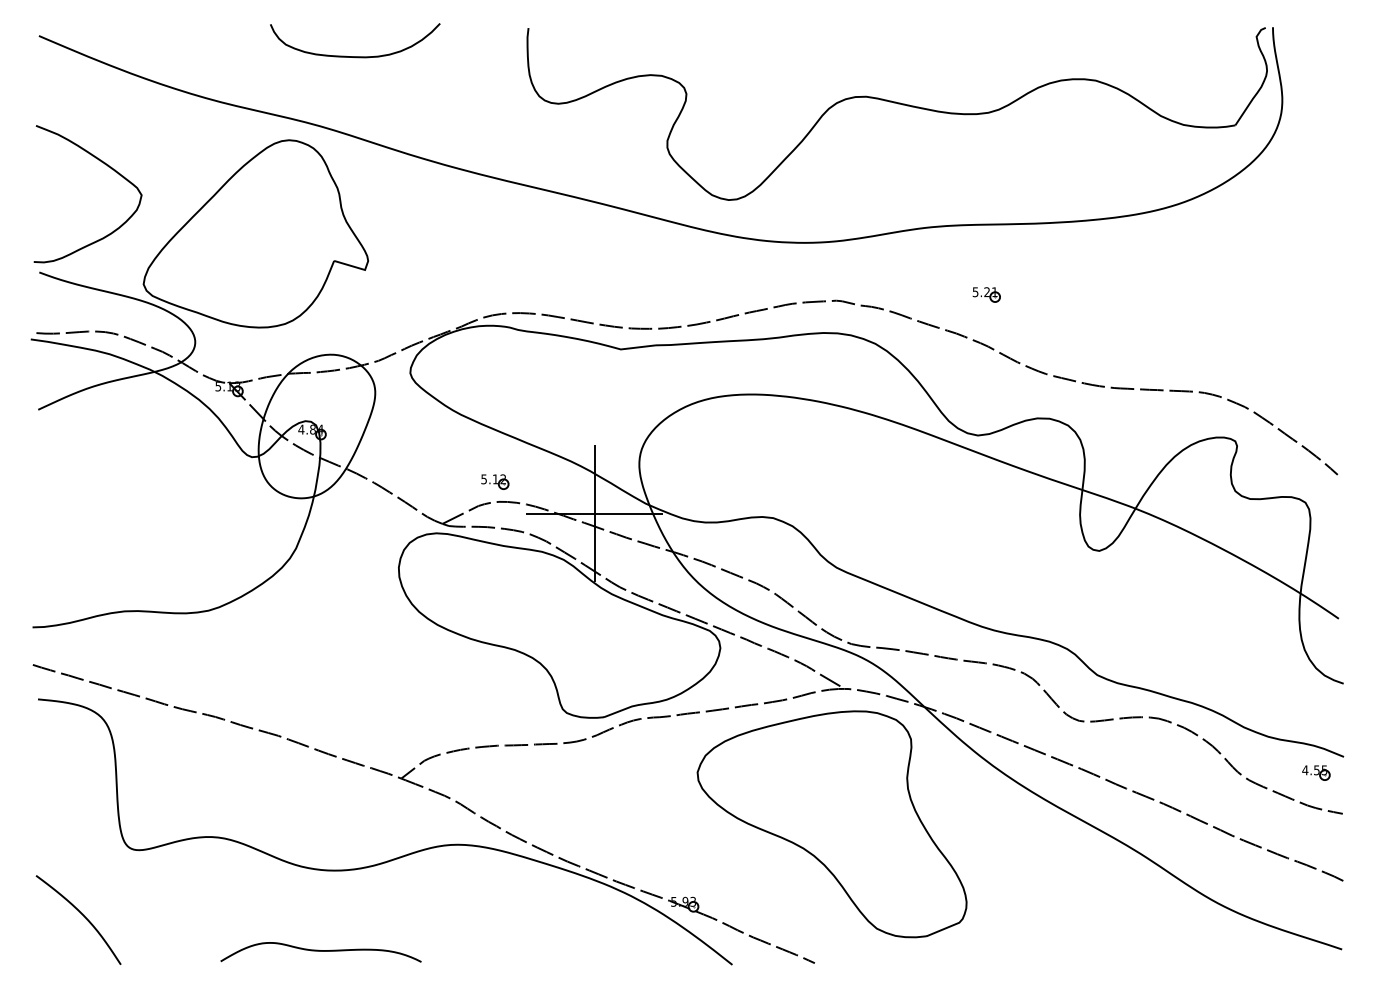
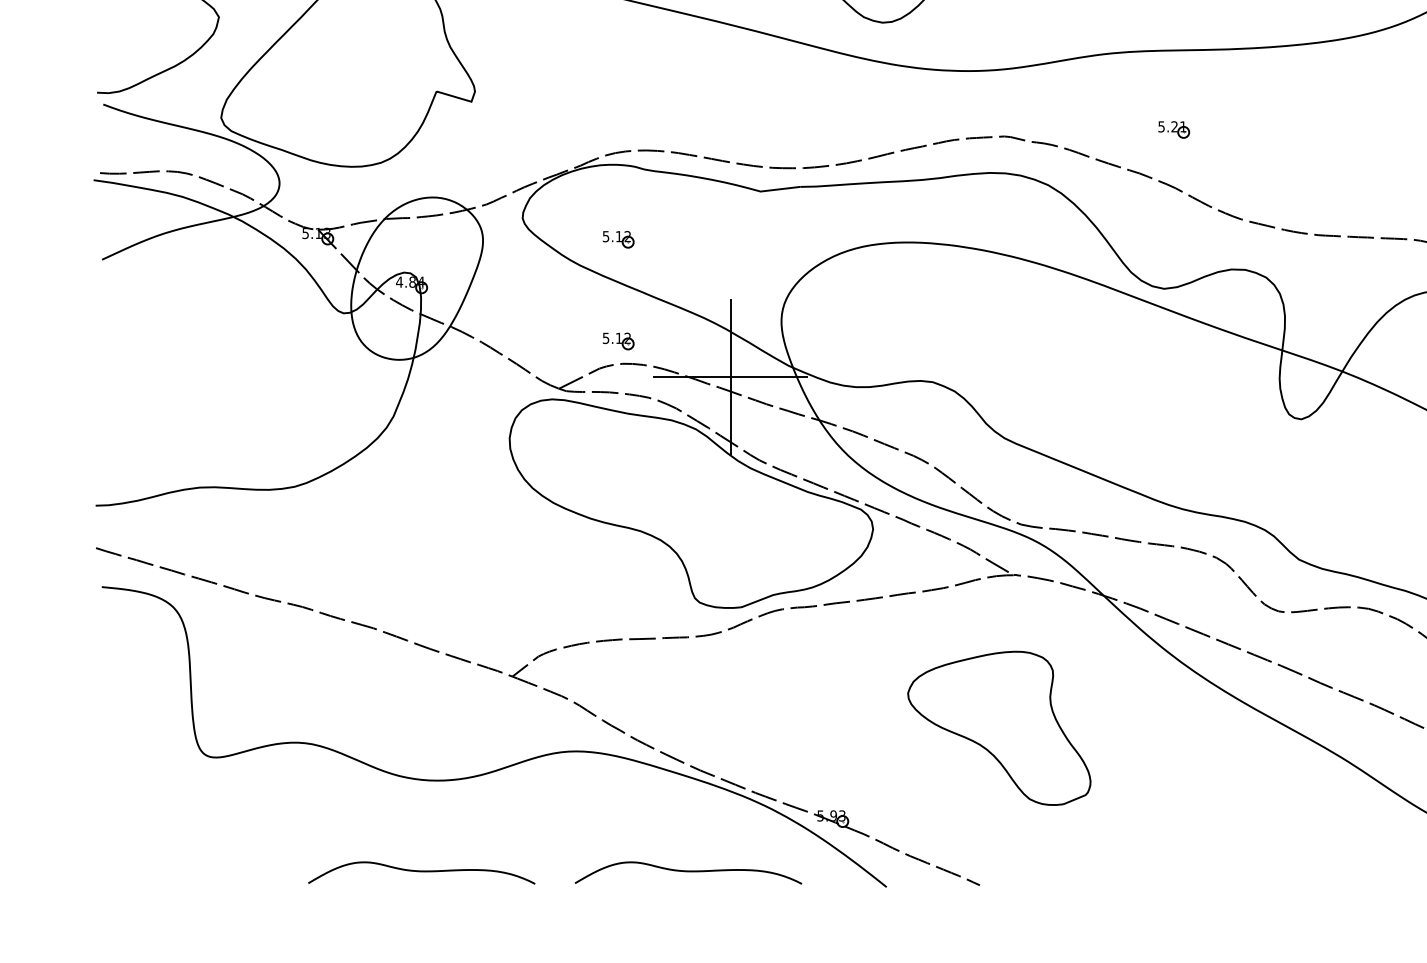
part: (495, 391) -> (618, 239), added
part: (831, 824) -> (998, 728), size x0.6
curve: (82, 915) -> (152, 831), removed
curve: (556, 951) -> (687, 872), added

